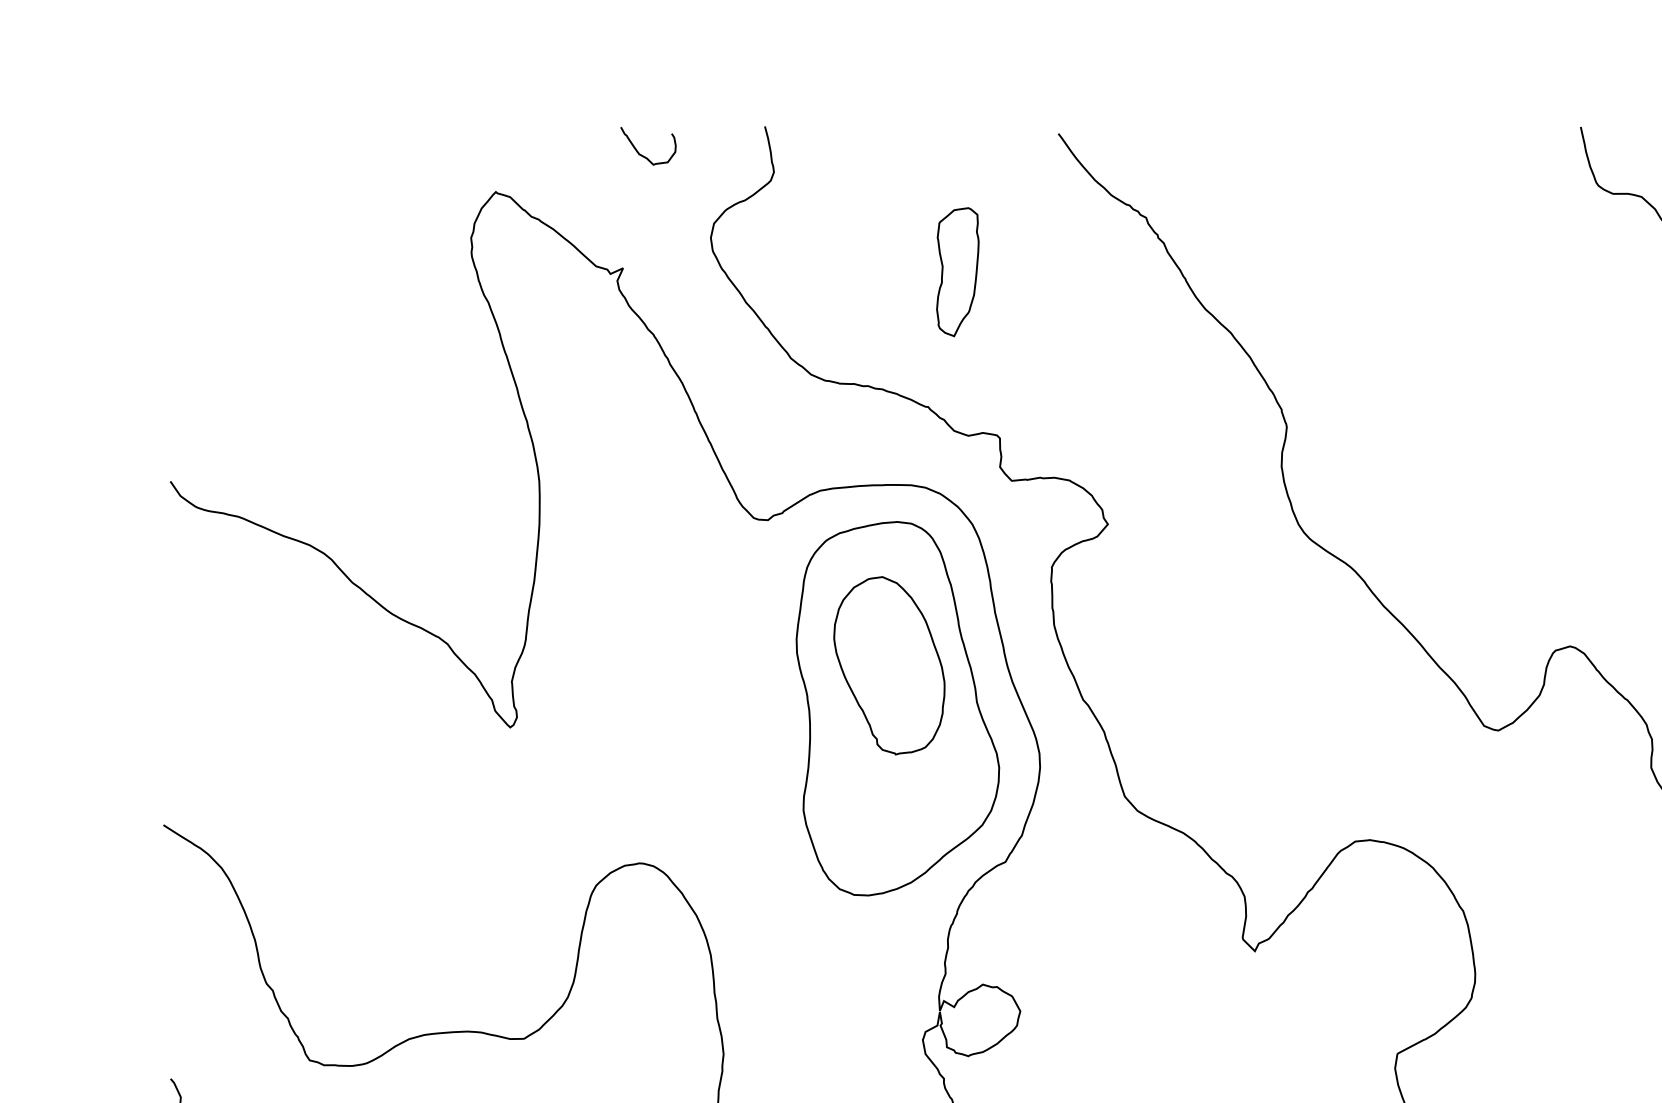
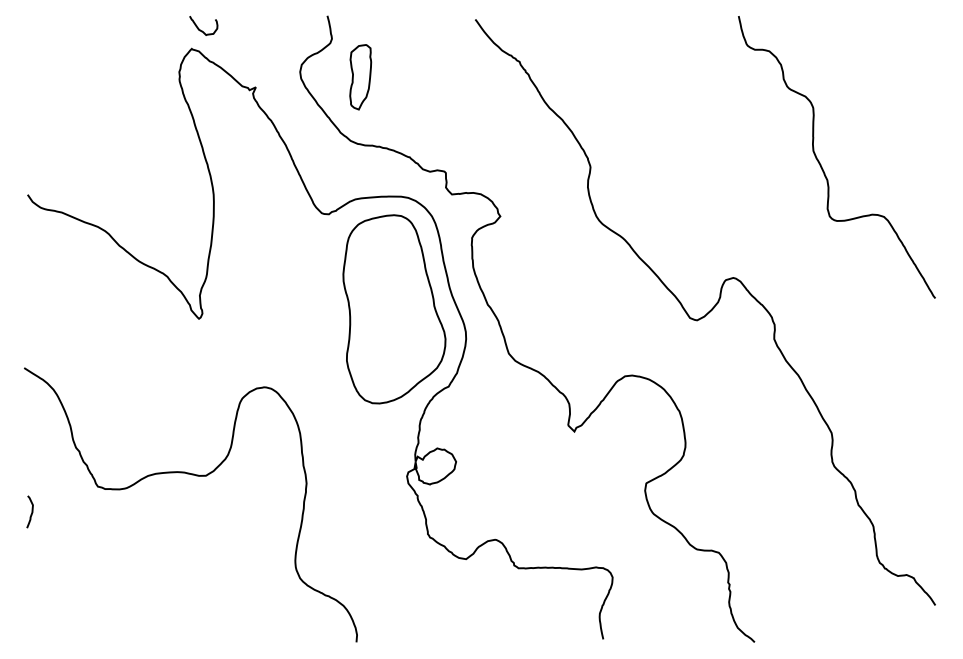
curve: (640, 151) -> (199, 28), moved
part: (957, 272) -> (360, 77), moved
part: (888, 665) -> (389, 287), removed

